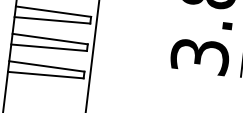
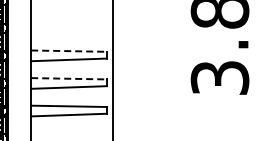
line: (53, 12) -> (69, 51), solid -> dashed
line: (50, 38) -> (69, 78), solid -> dashed

